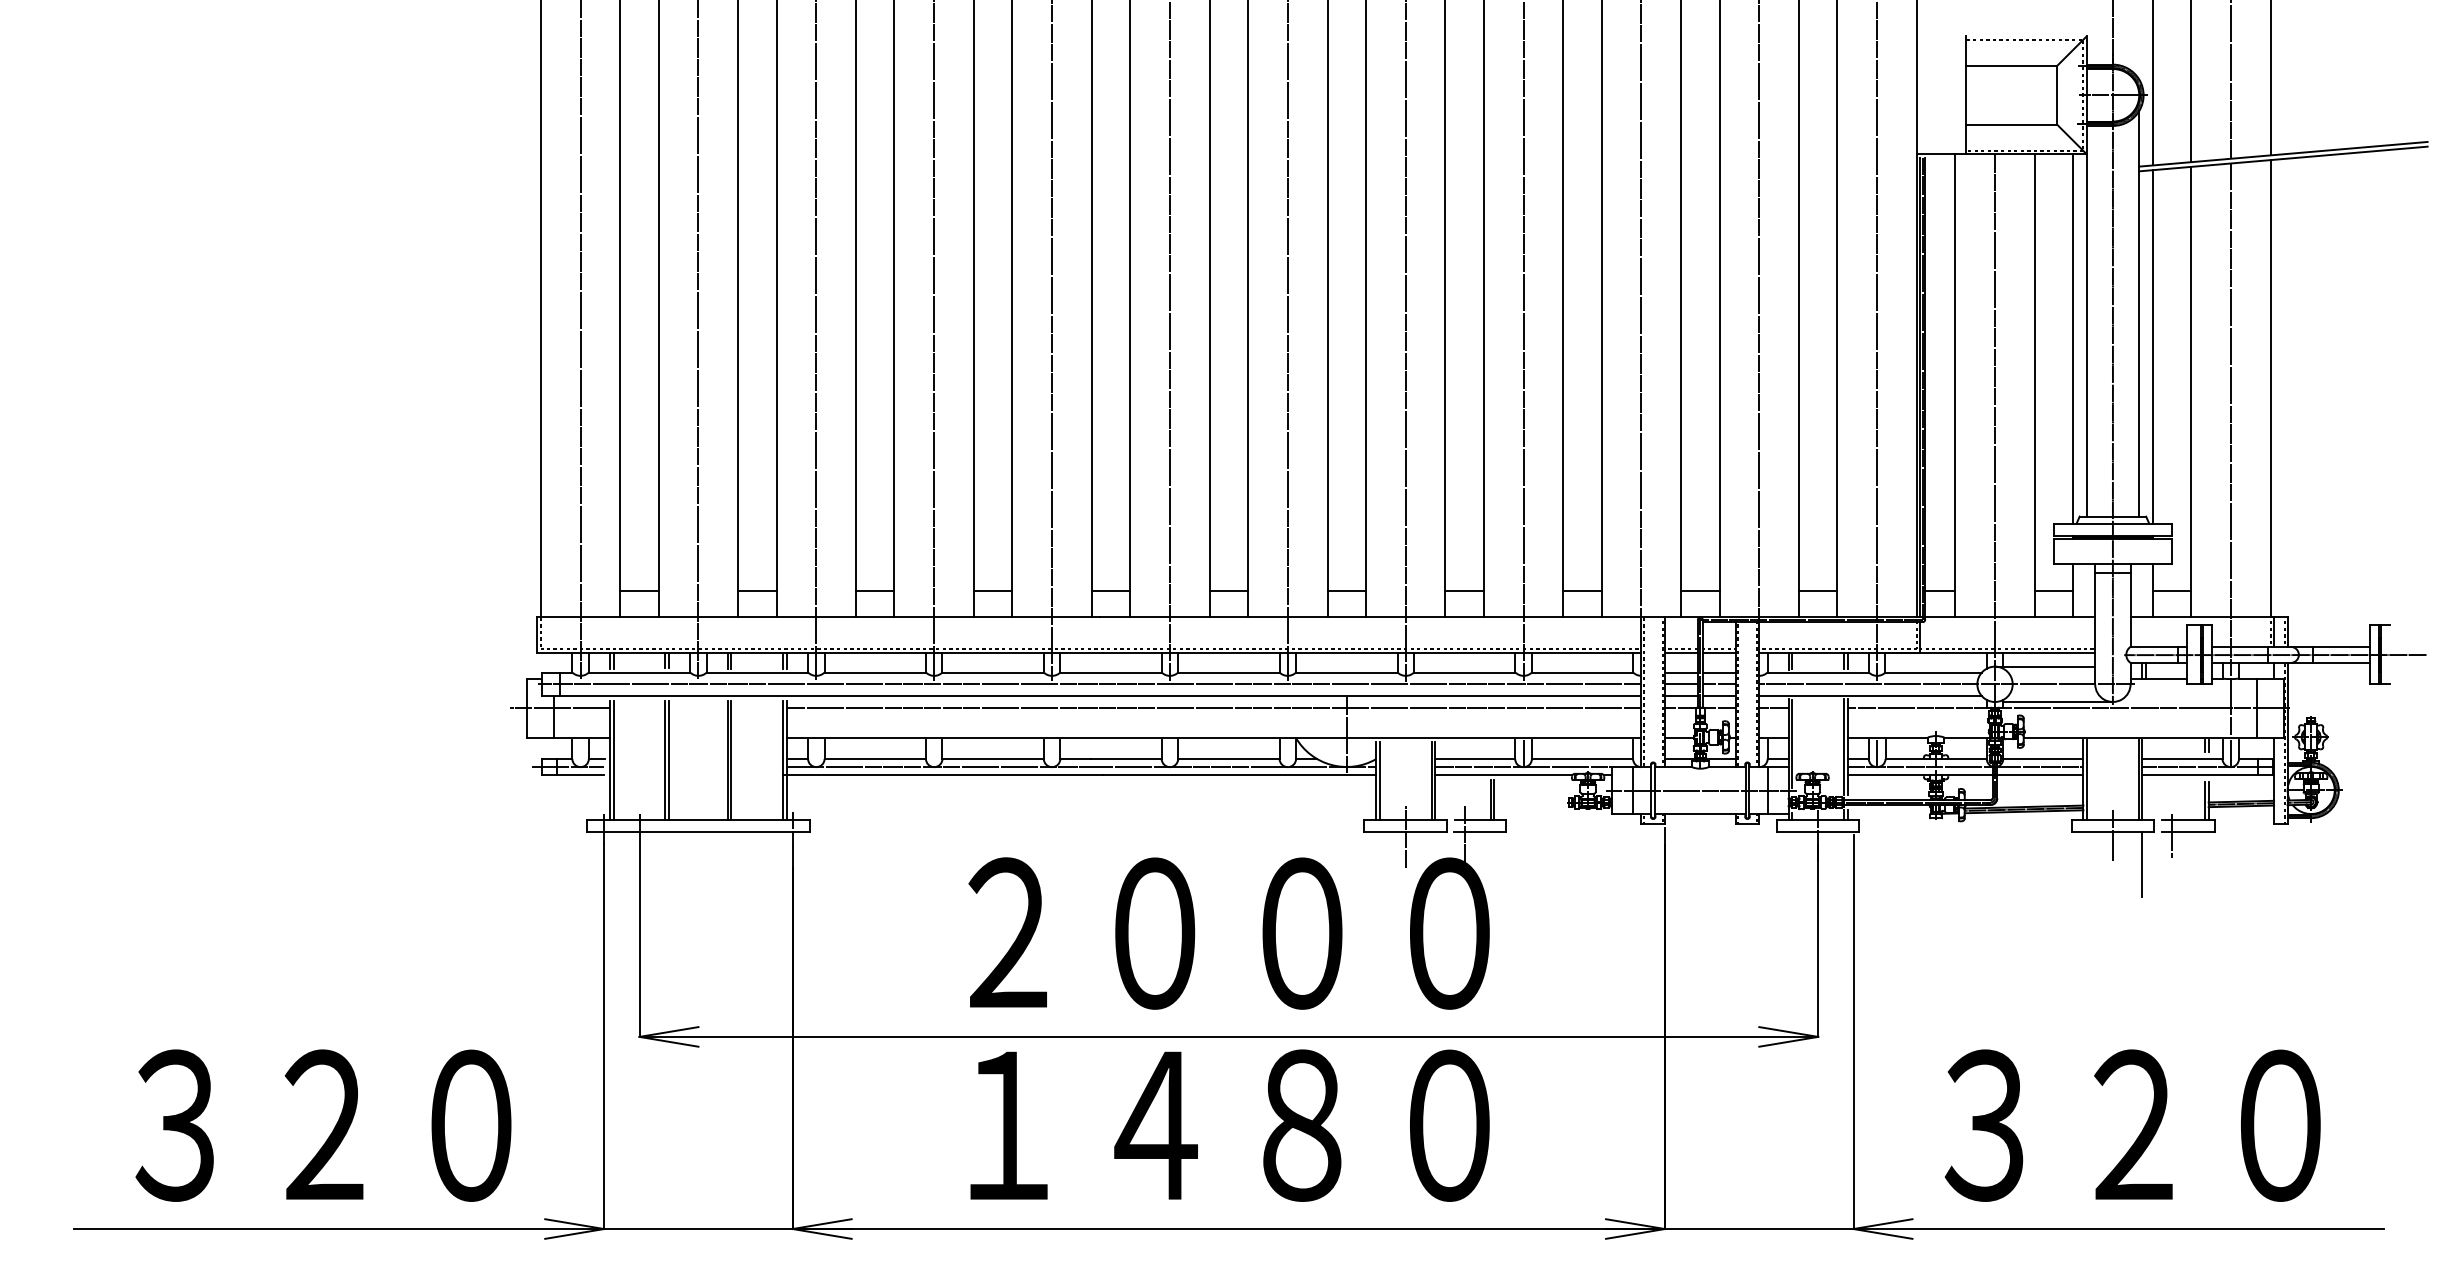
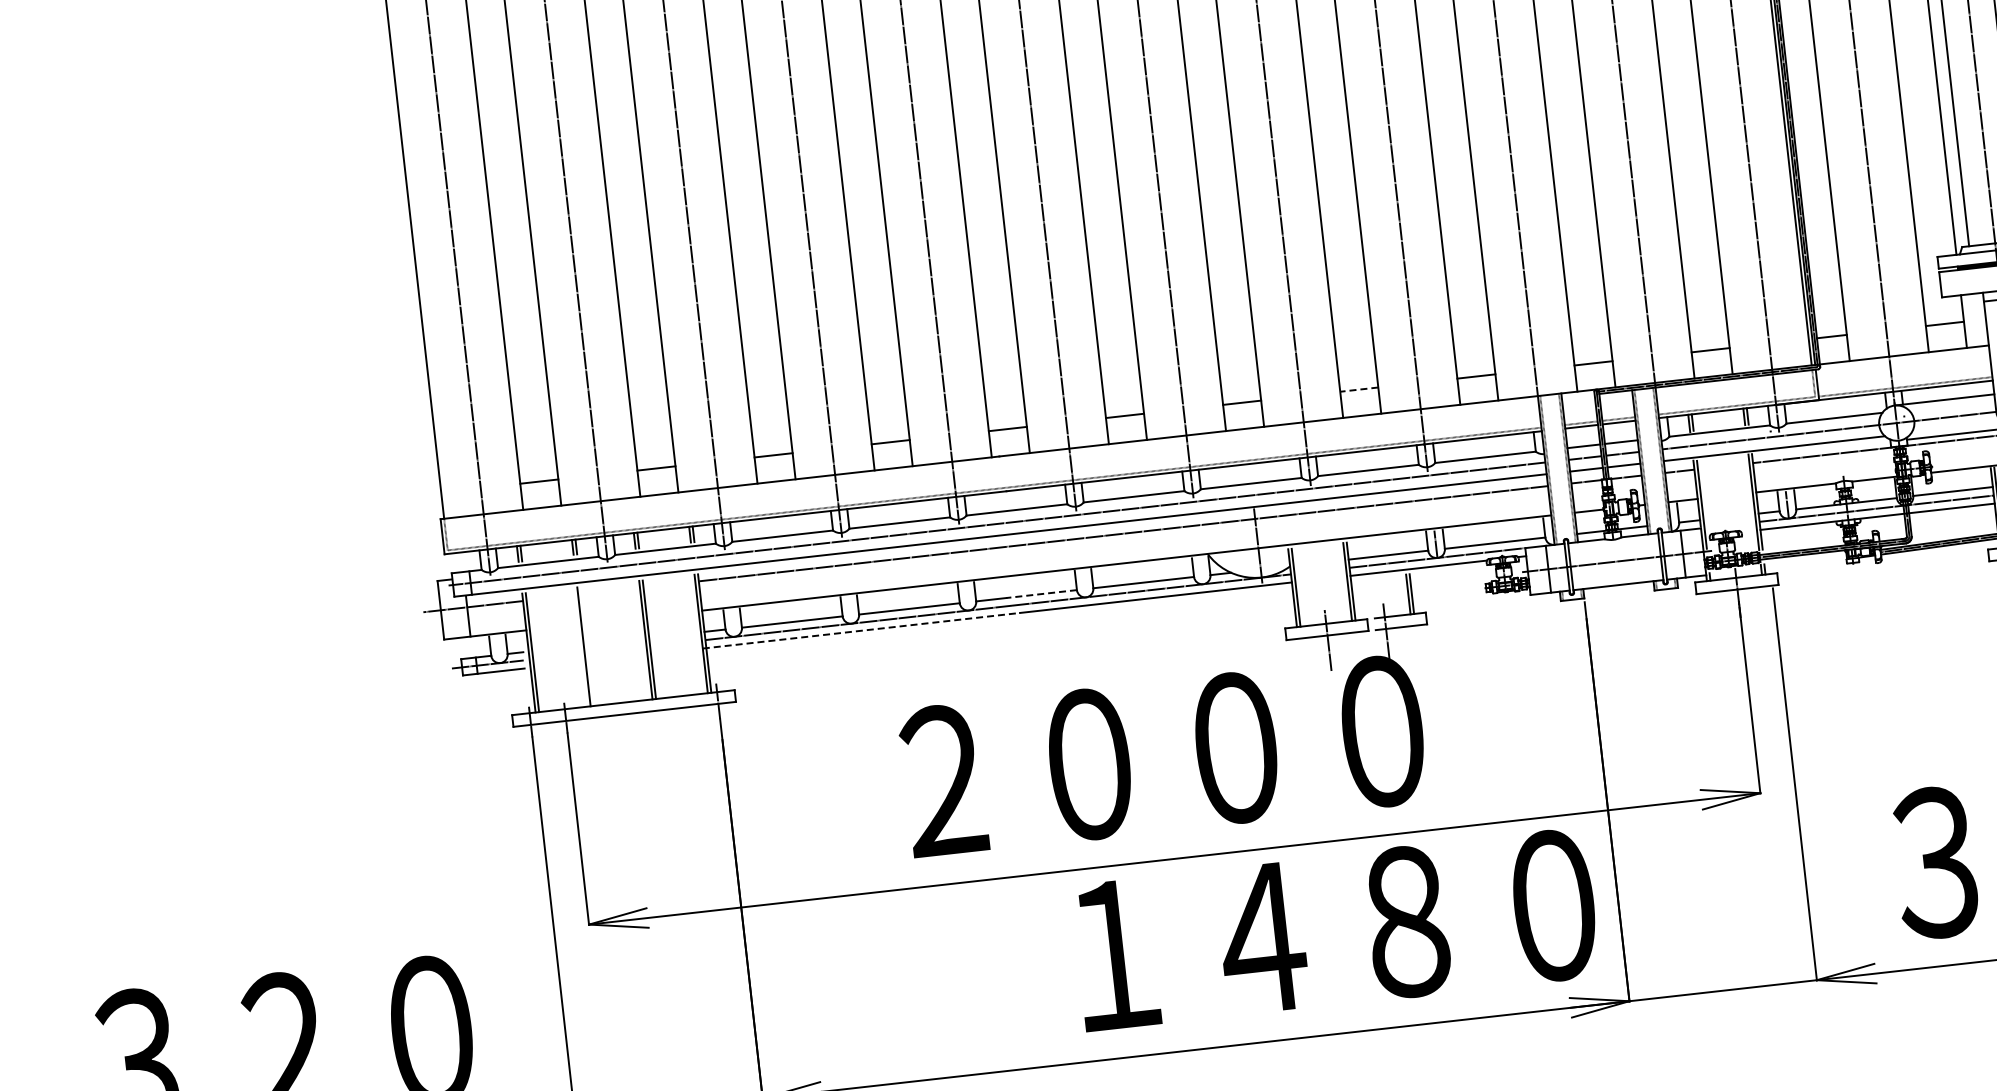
line: (1464, 591) -> (1359, 390), solid -> dashed
line: (1126, 758) -> (1041, 593), solid -> dashed
line: (669, 760) -> (587, 646), removed
line: (943, 775) -> (861, 630), solid -> dashed
text: (1229, 1125) -> (1335, 930), moved

